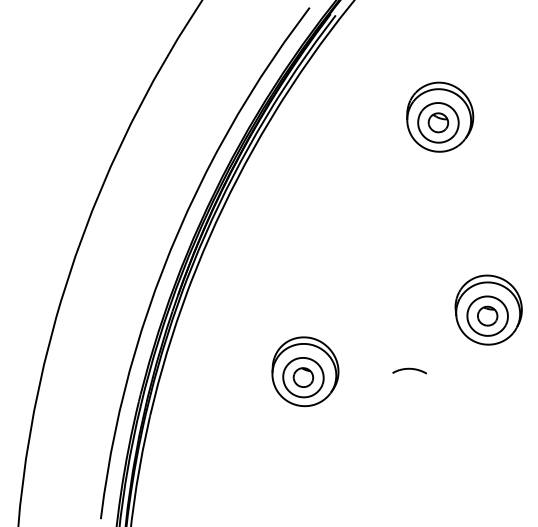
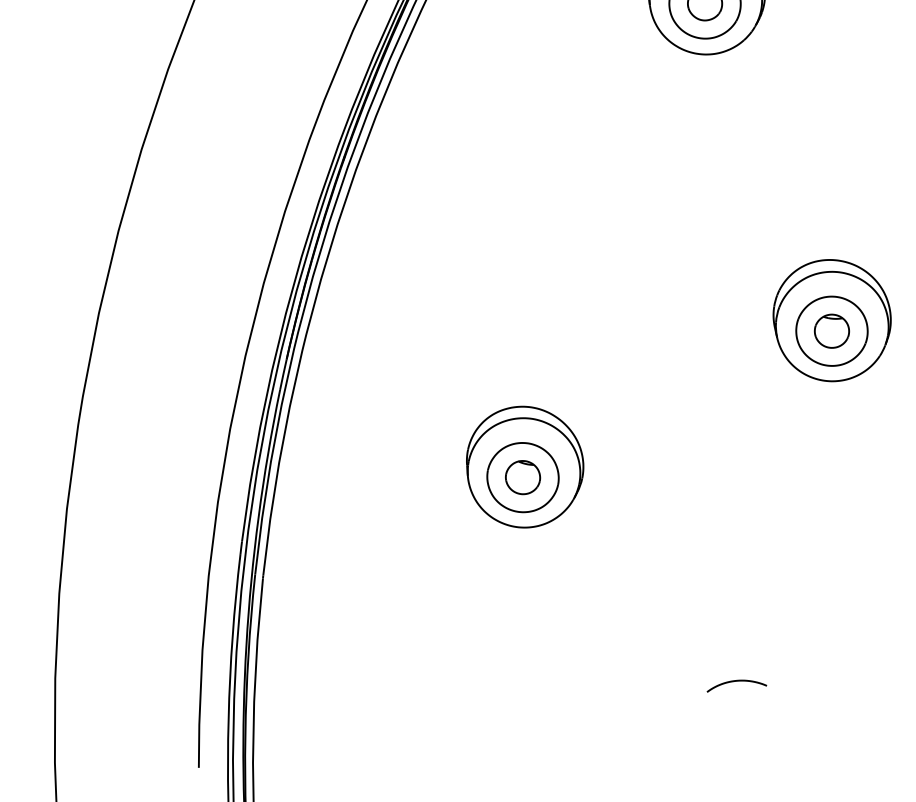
curve: (409, 369) -> (735, 682), moved

